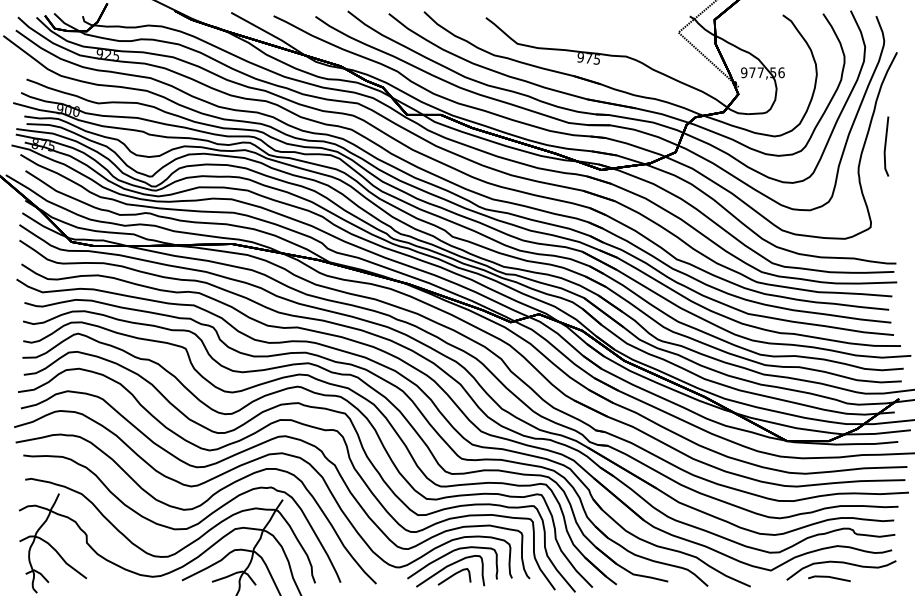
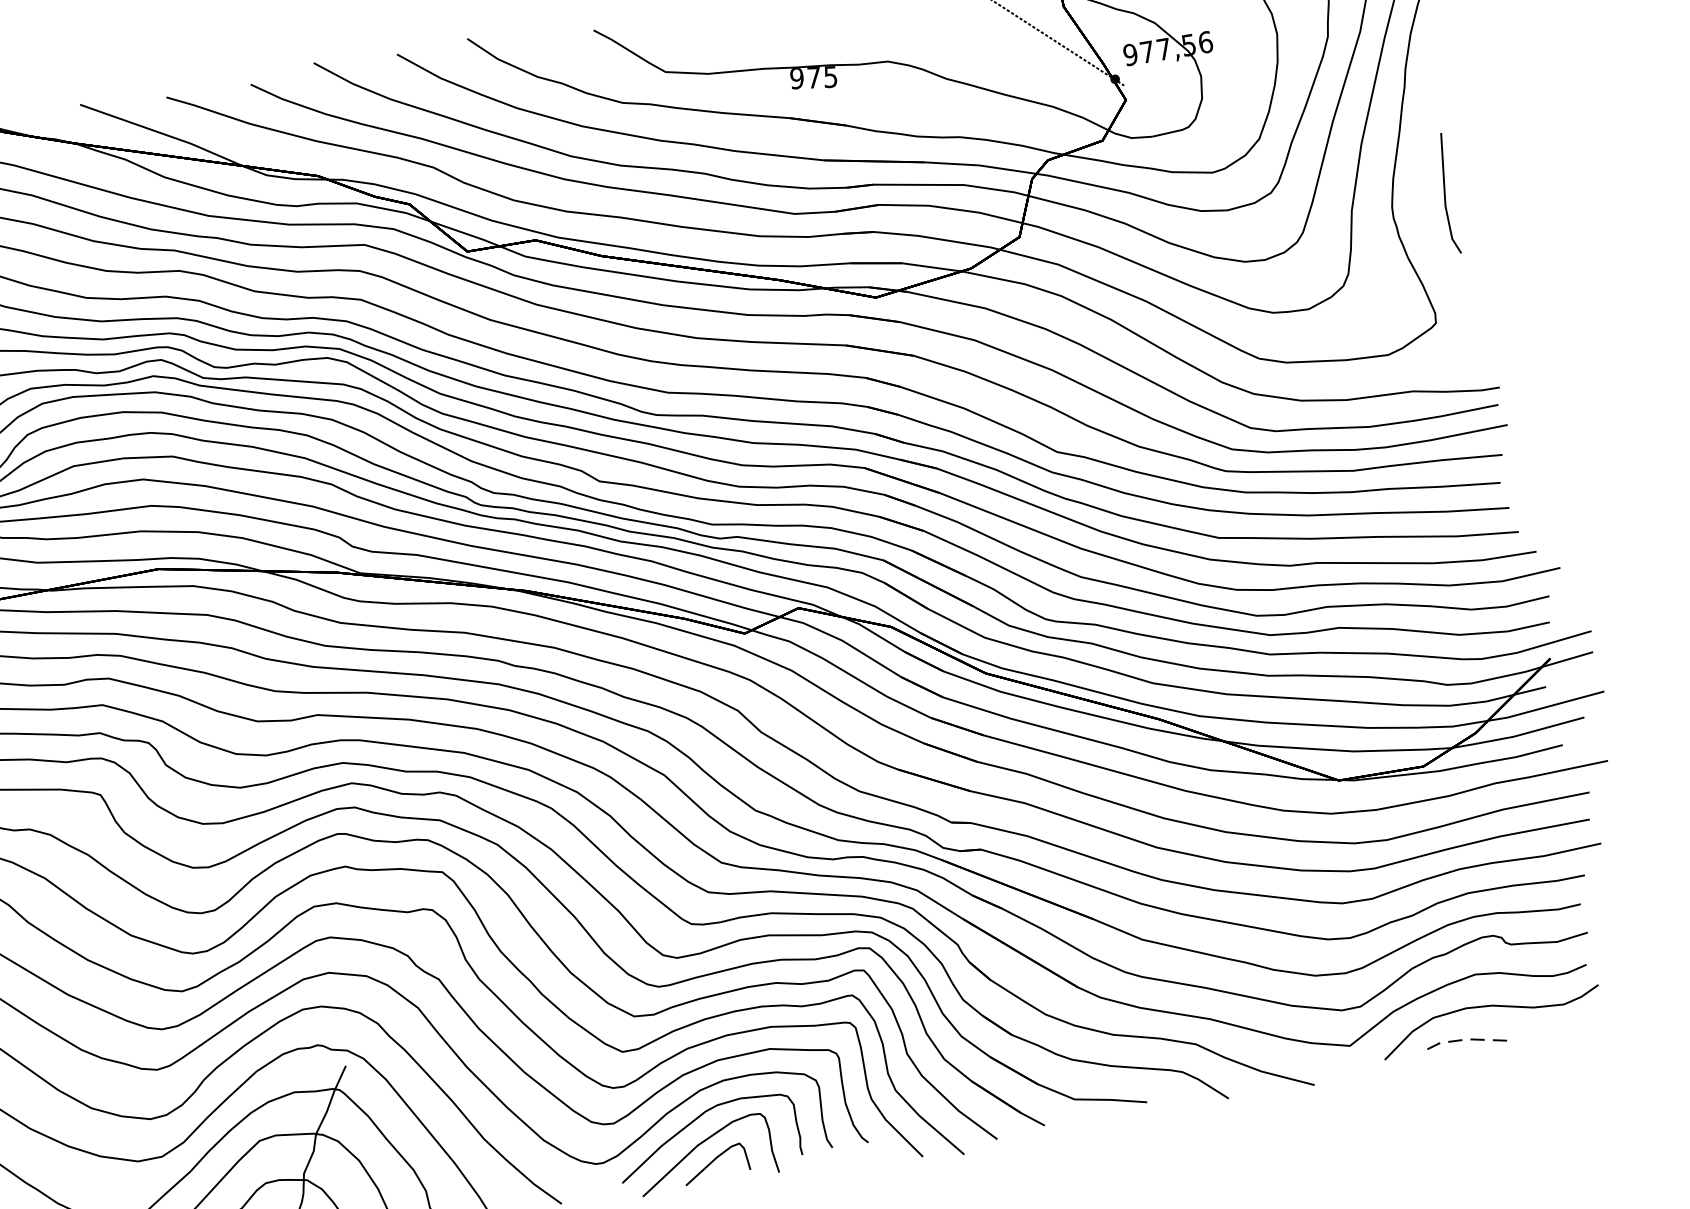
line: (886, 146) -> (1447, 193), moved
line: (828, 576) -> (1467, 1038), solid -> dashed

